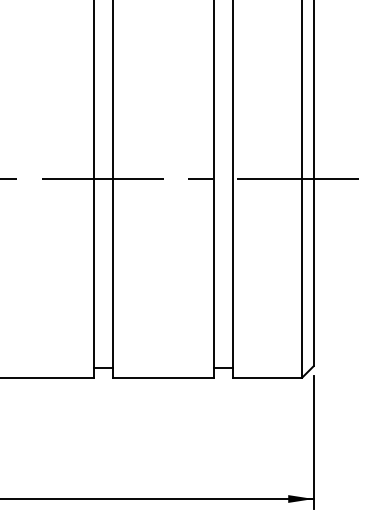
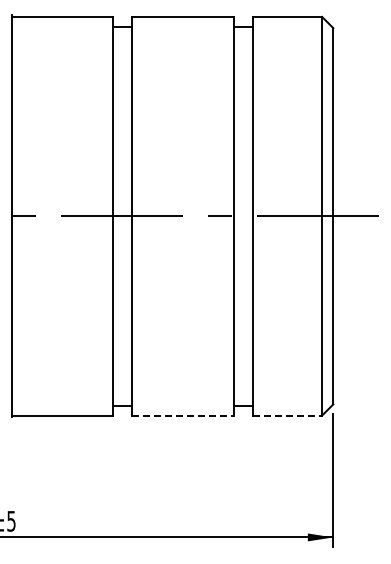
line: (164, 377) -> (183, 415), solid -> dashed
line: (267, 377) -> (287, 415), solid -> dashed

